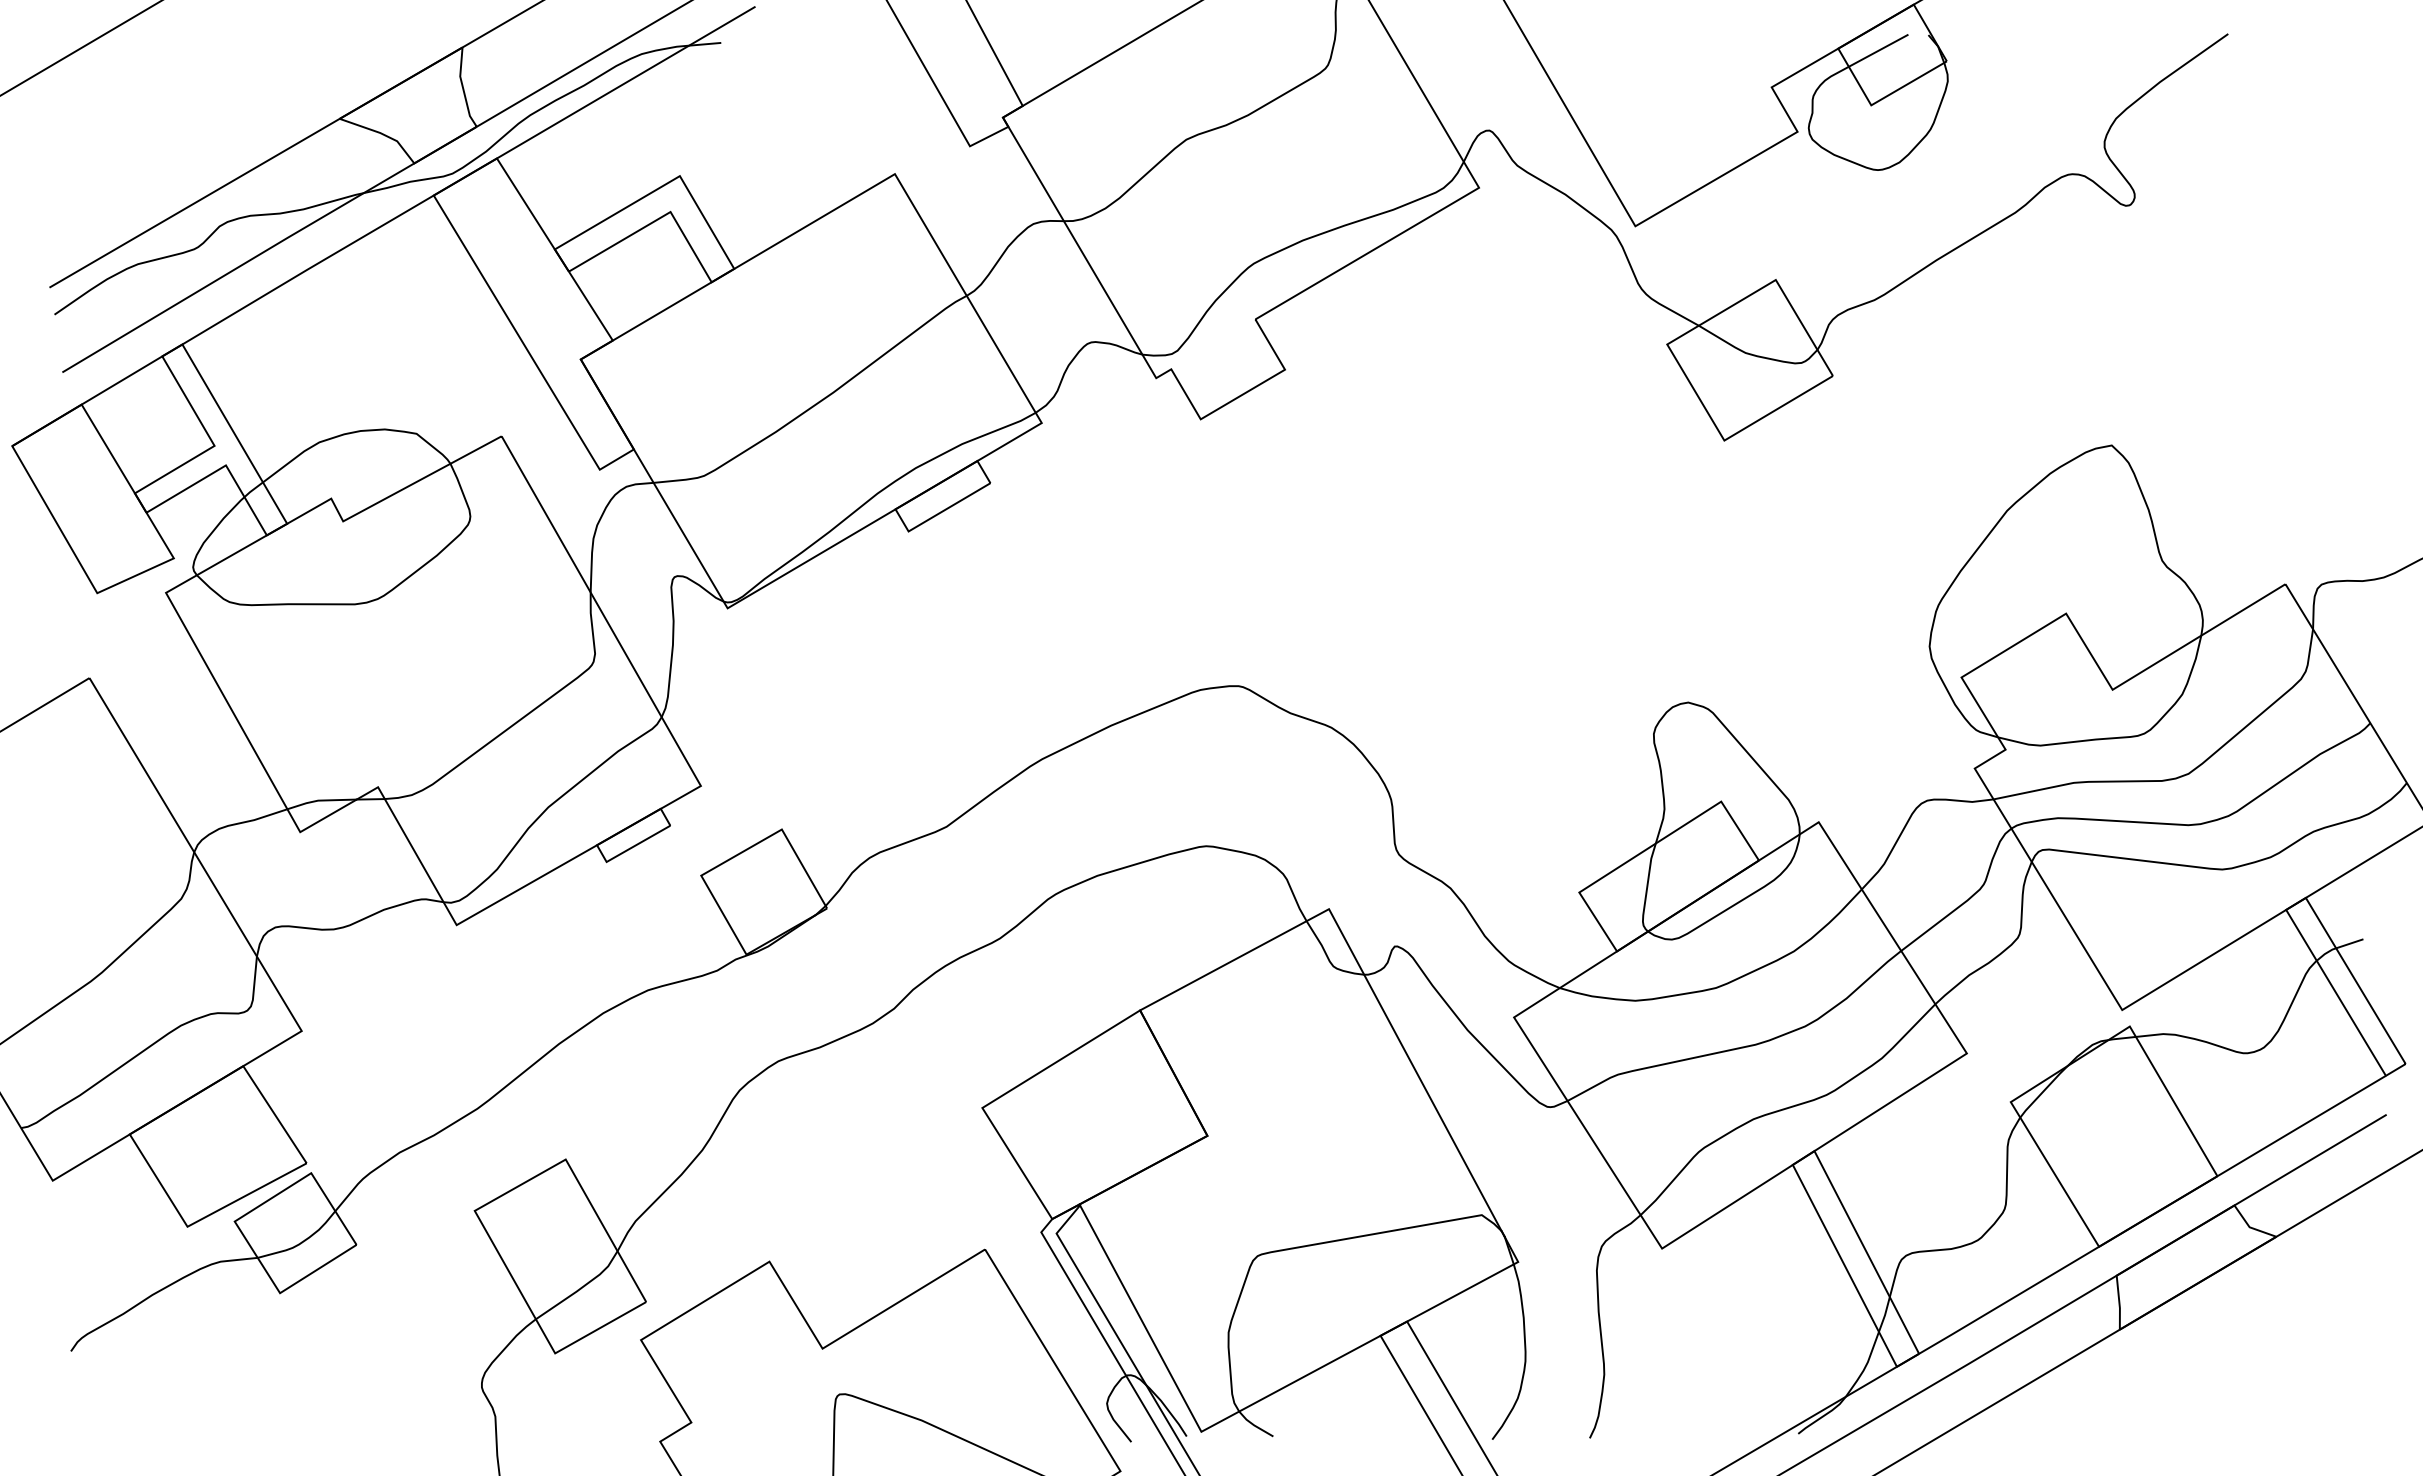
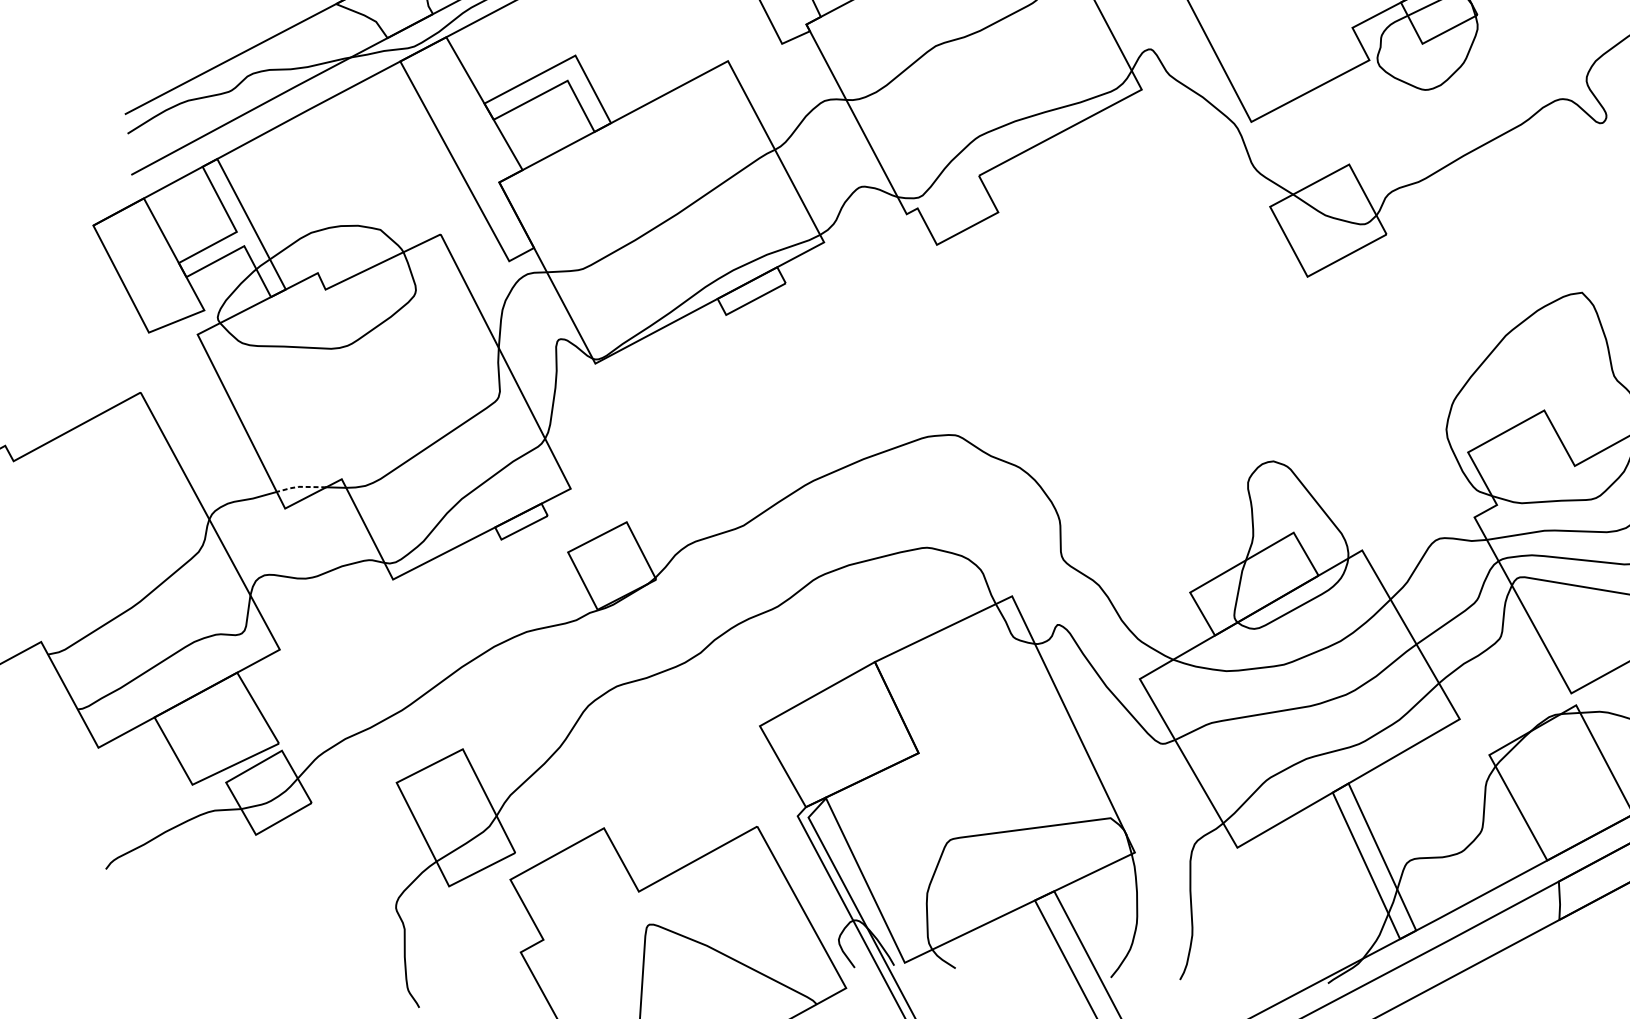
line: (320, 800) -> (300, 486), solid -> dashed

